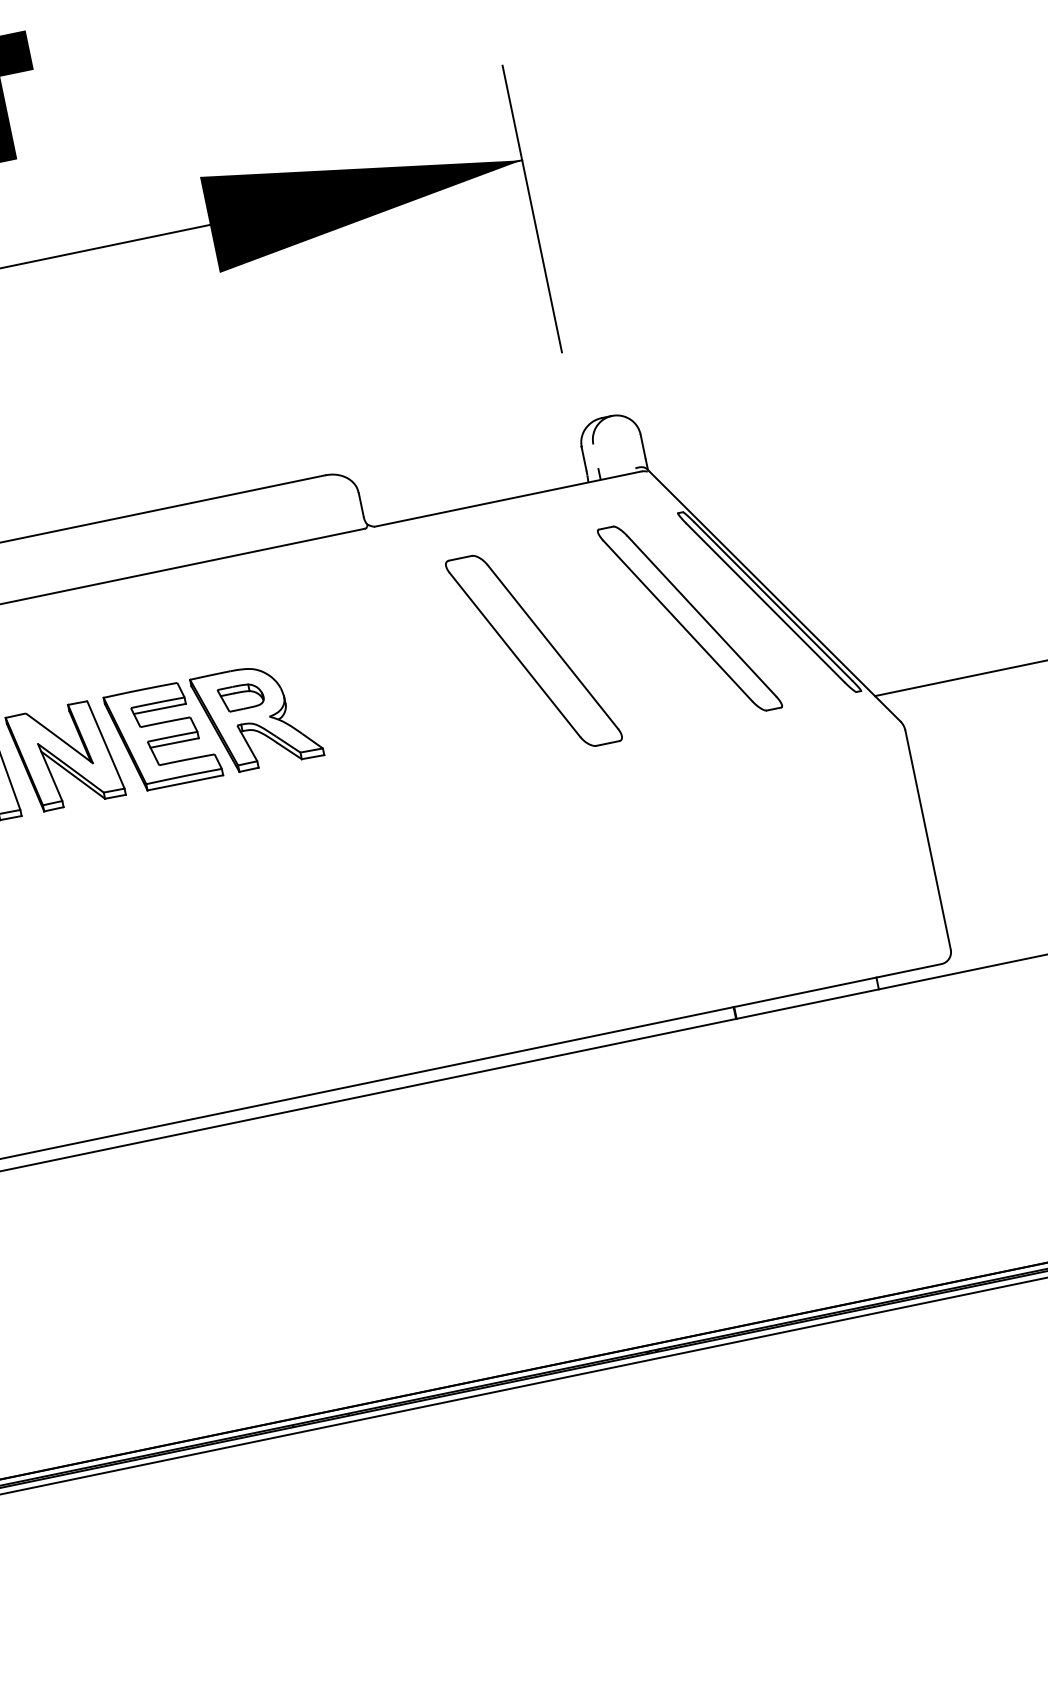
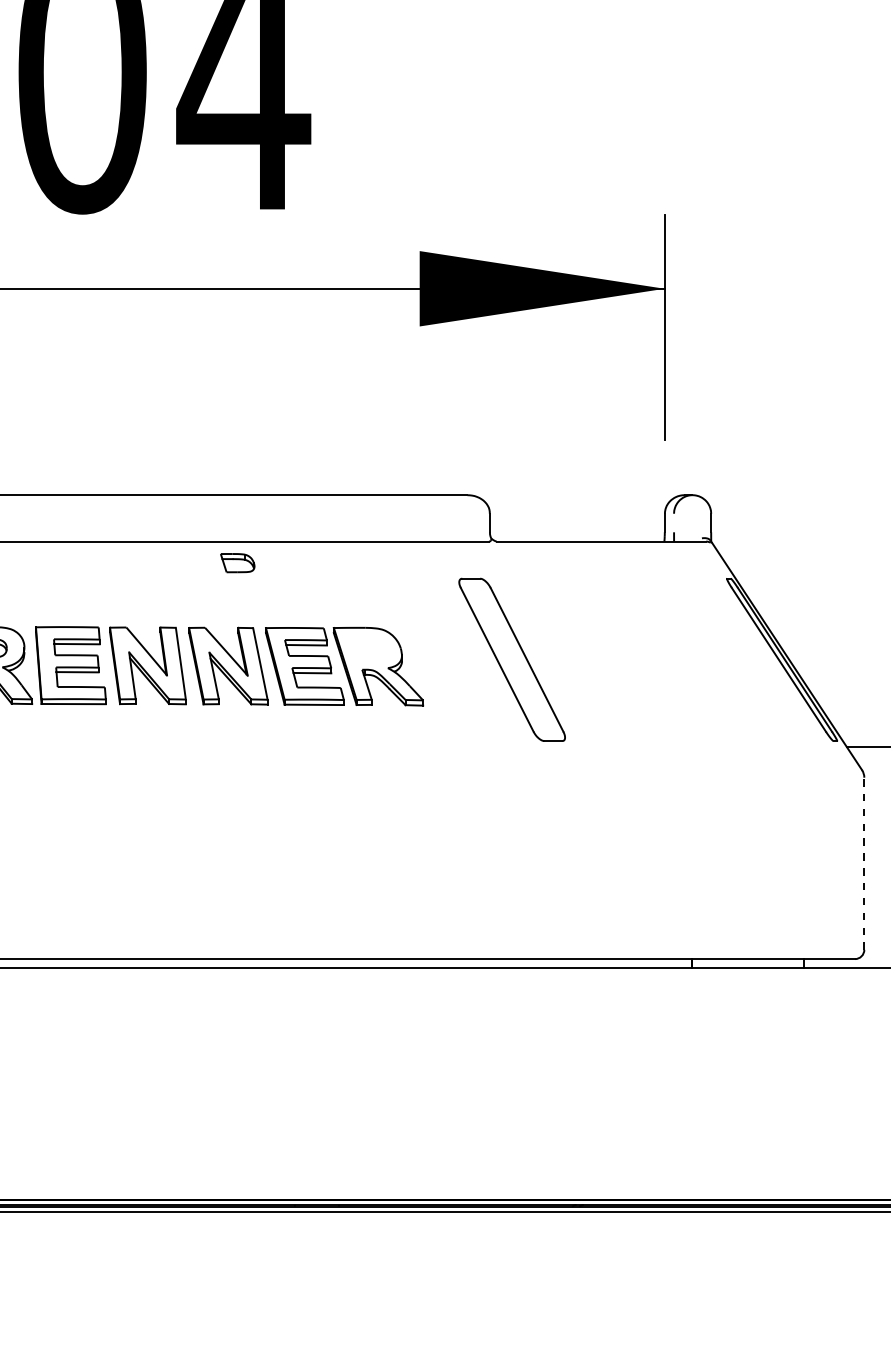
part: (689, 618) -> (719, 659), removed
part: (532, 650) -> (511, 659), moved
part: (241, 697) -> (237, 563), moved
line: (928, 839) -> (864, 863), solid -> dashed

